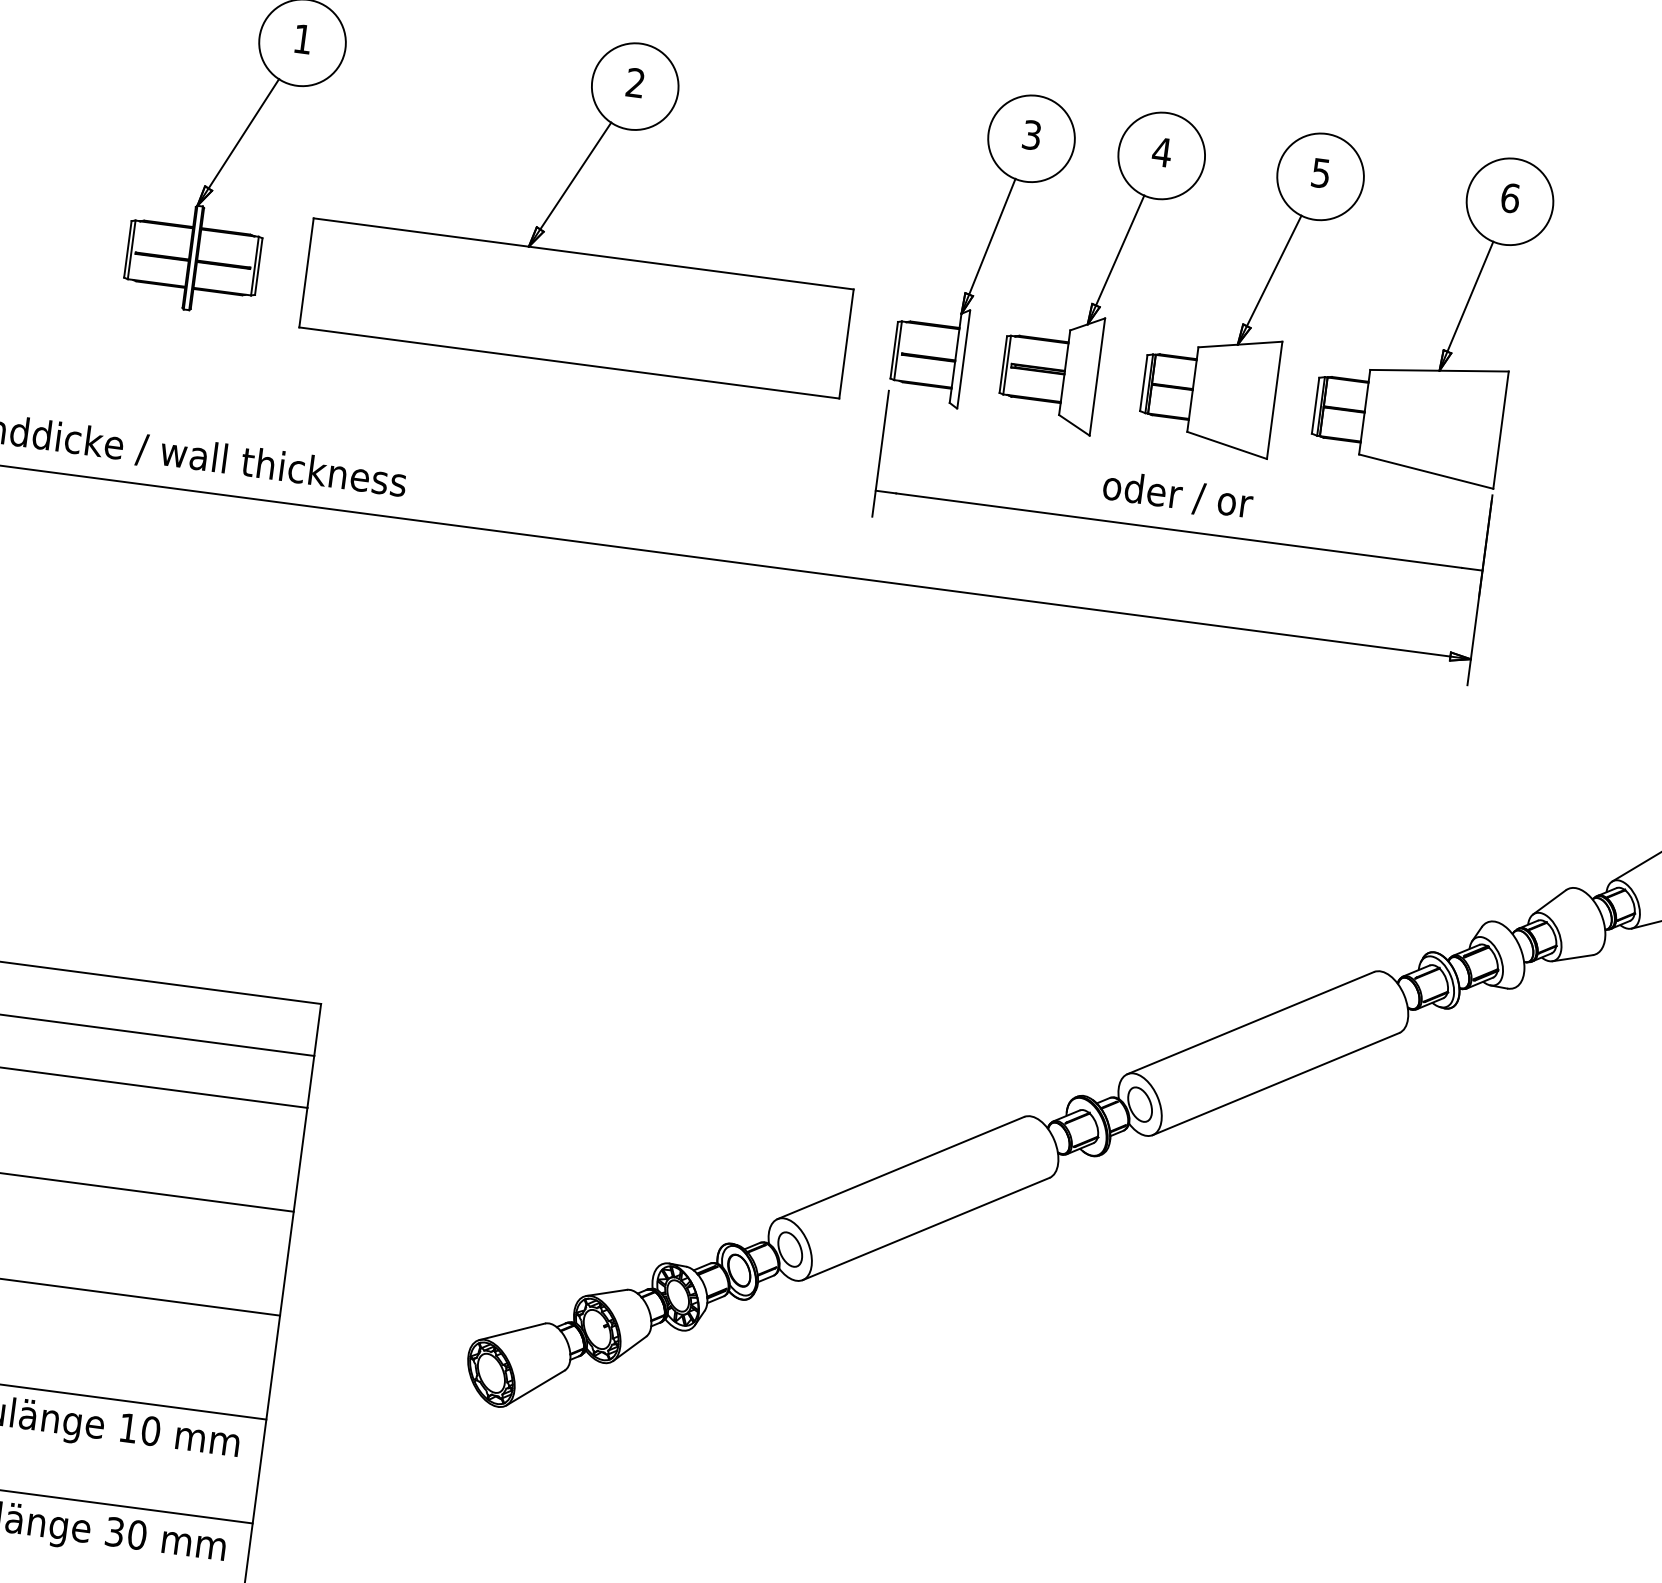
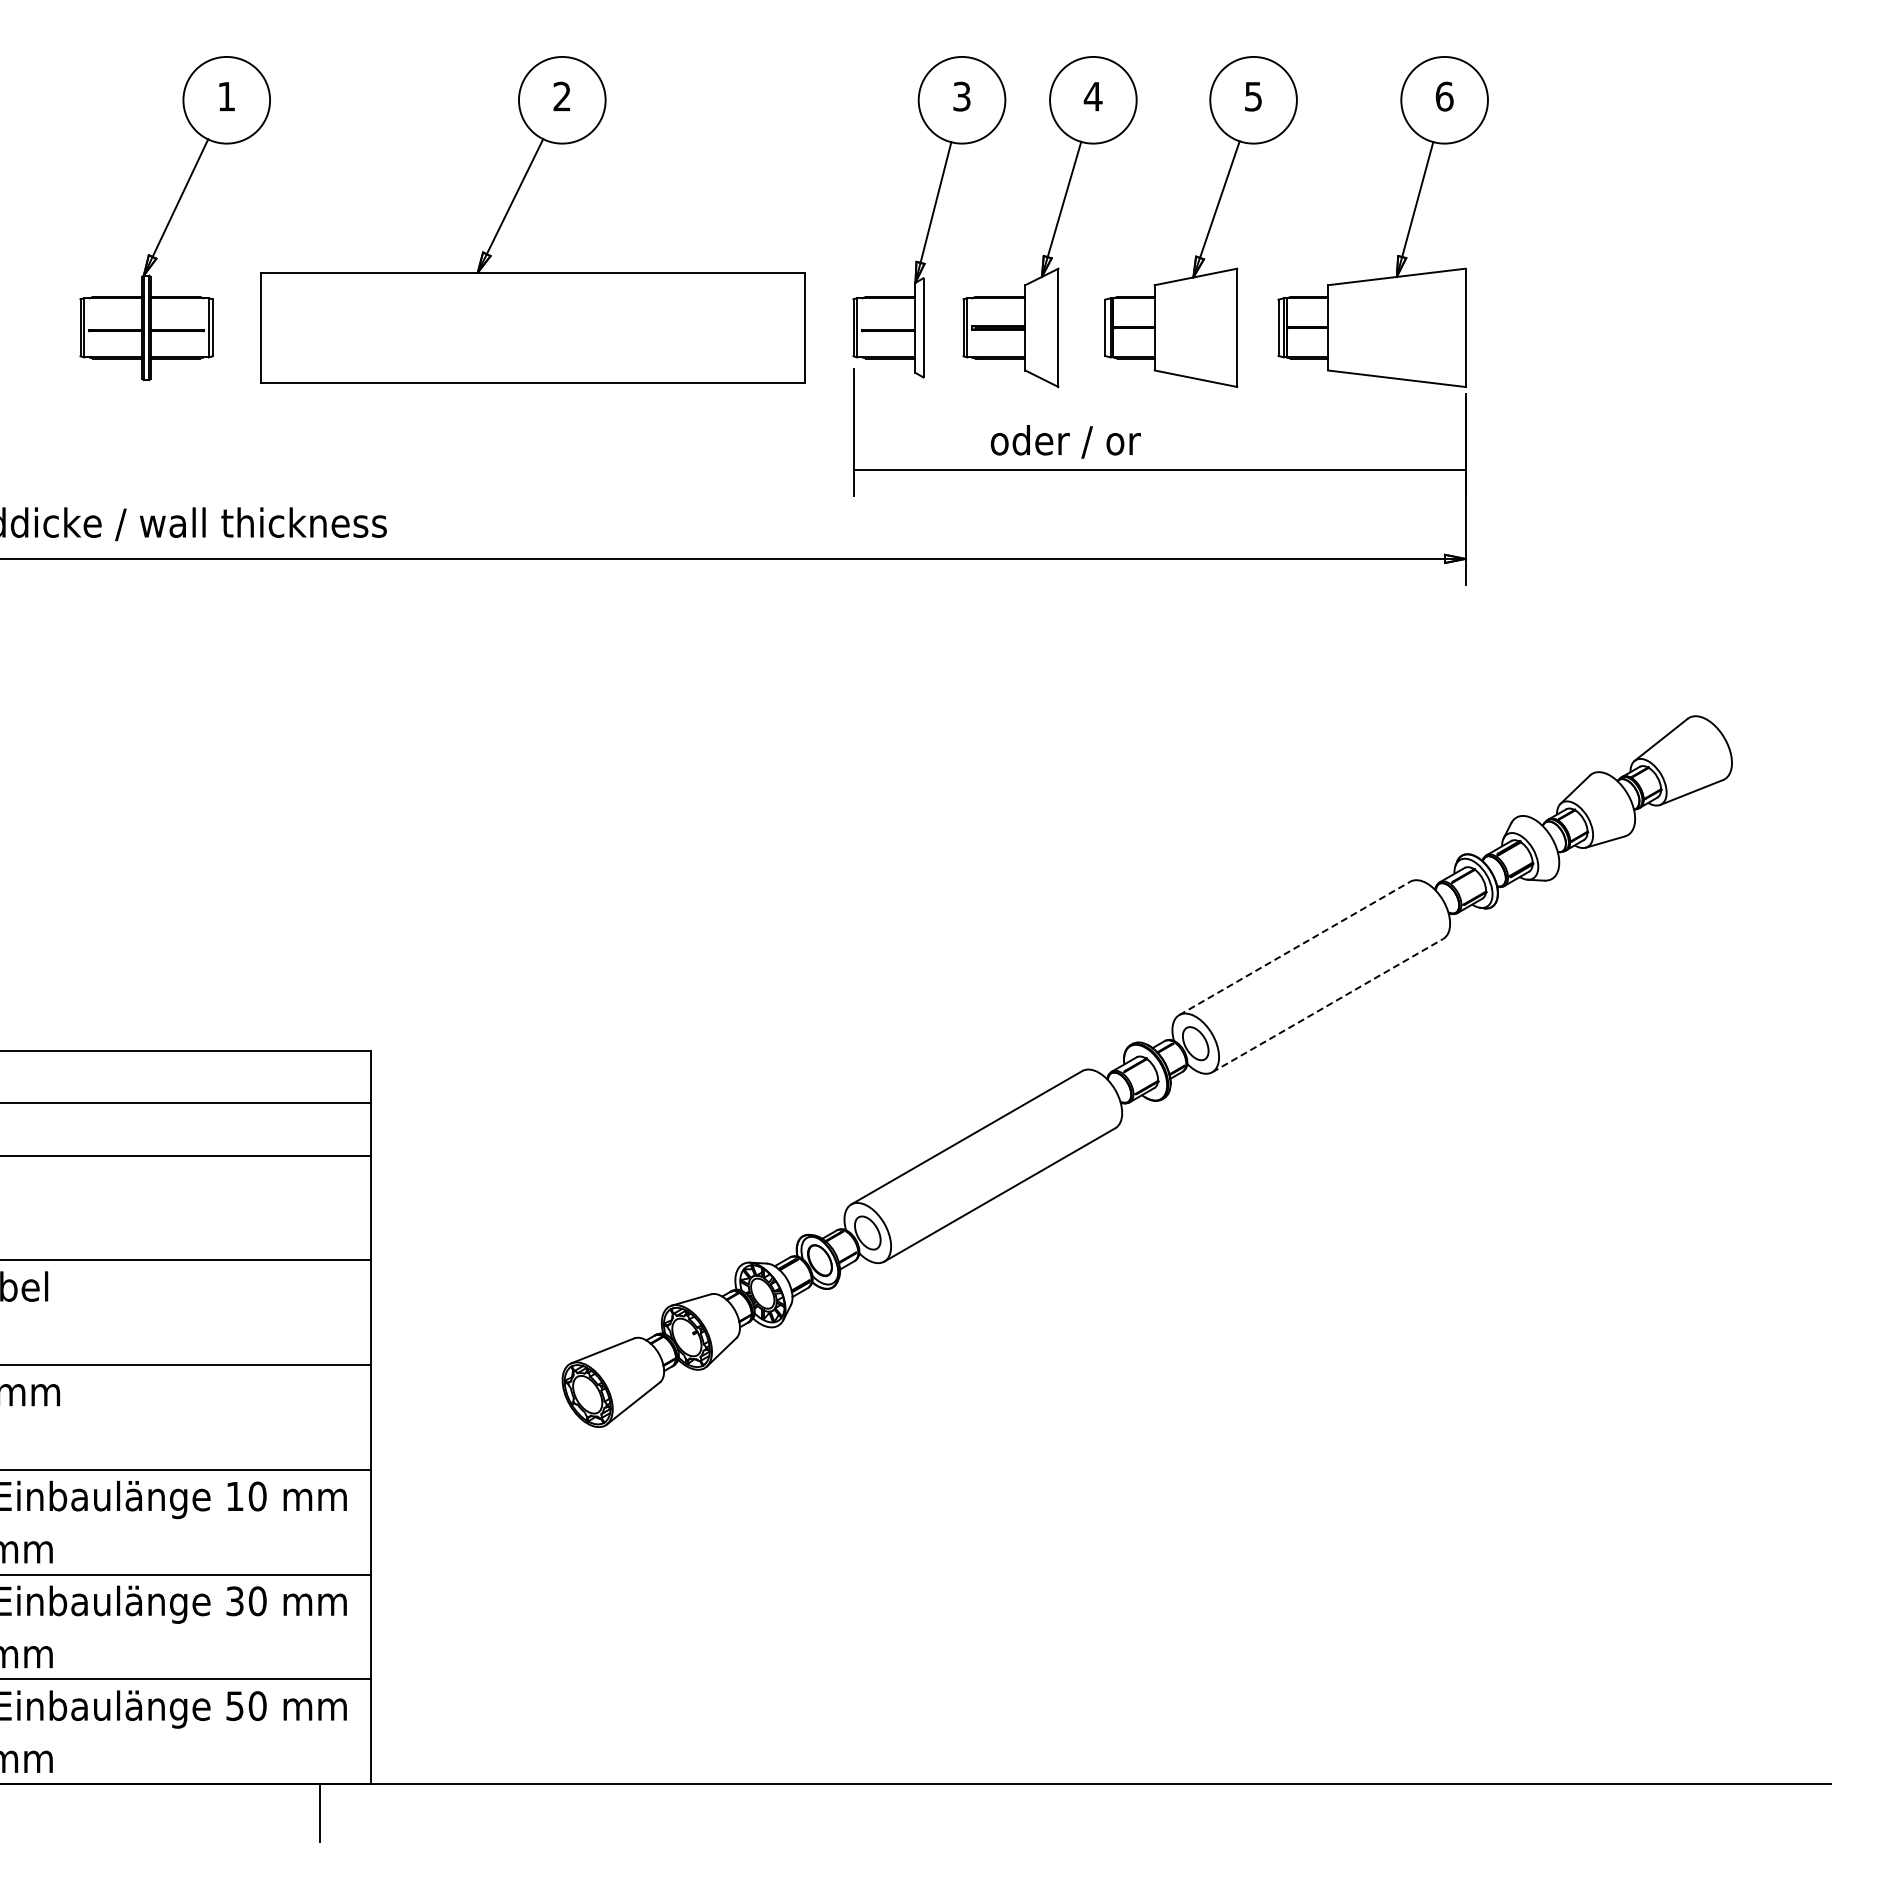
text: (1177, 495) -> (1065, 441), moved
line: (1251, 1023) -> (1295, 948), solid -> dashed
line: (1276, 1084) -> (1328, 1005), solid -> dashed

